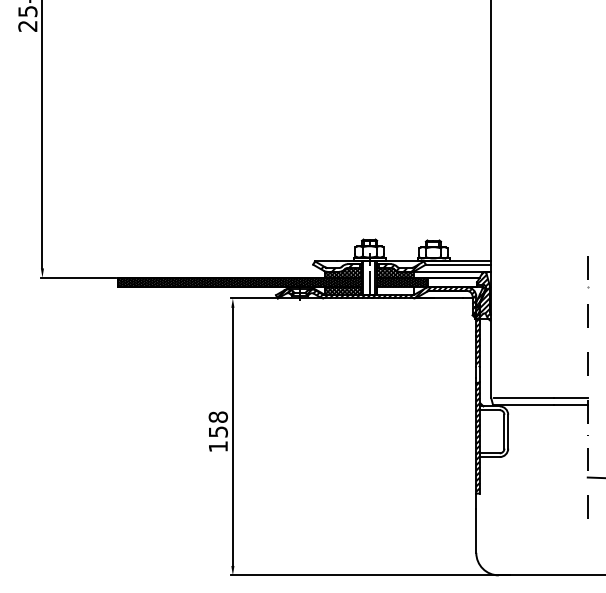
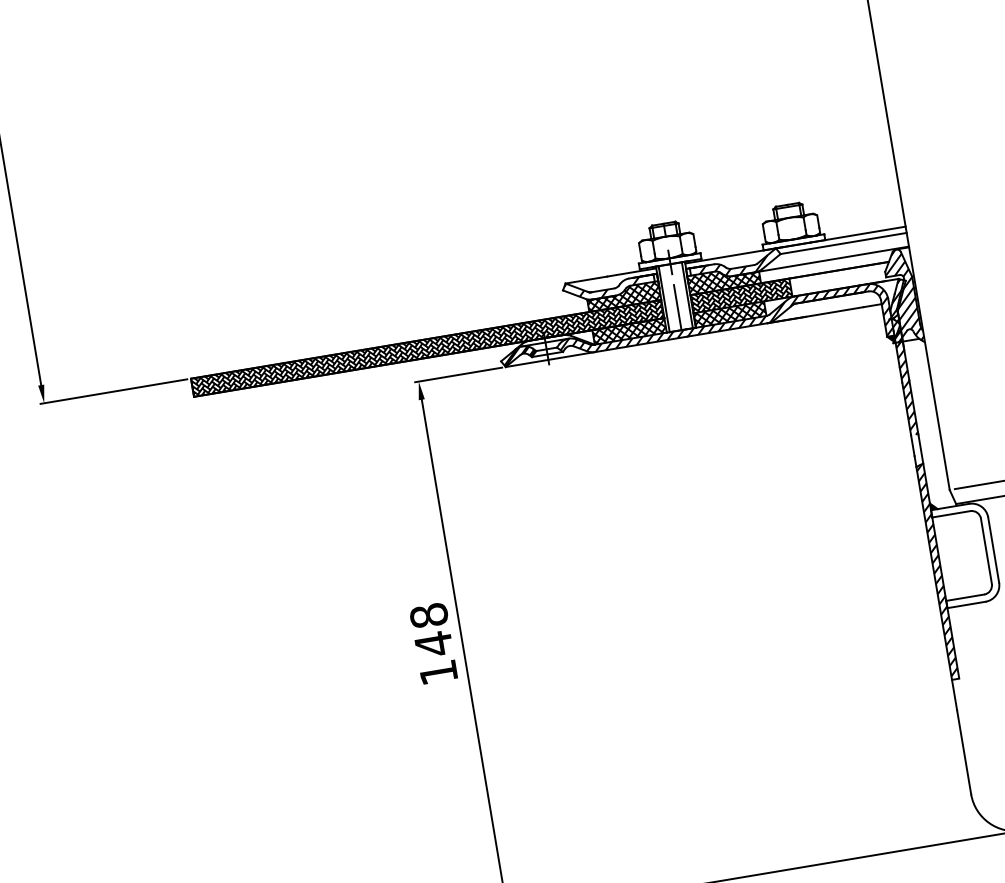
hatch: (394, 290) -> (728, 314), added
text: (218, 431) -> (433, 643), 158 -> 148

